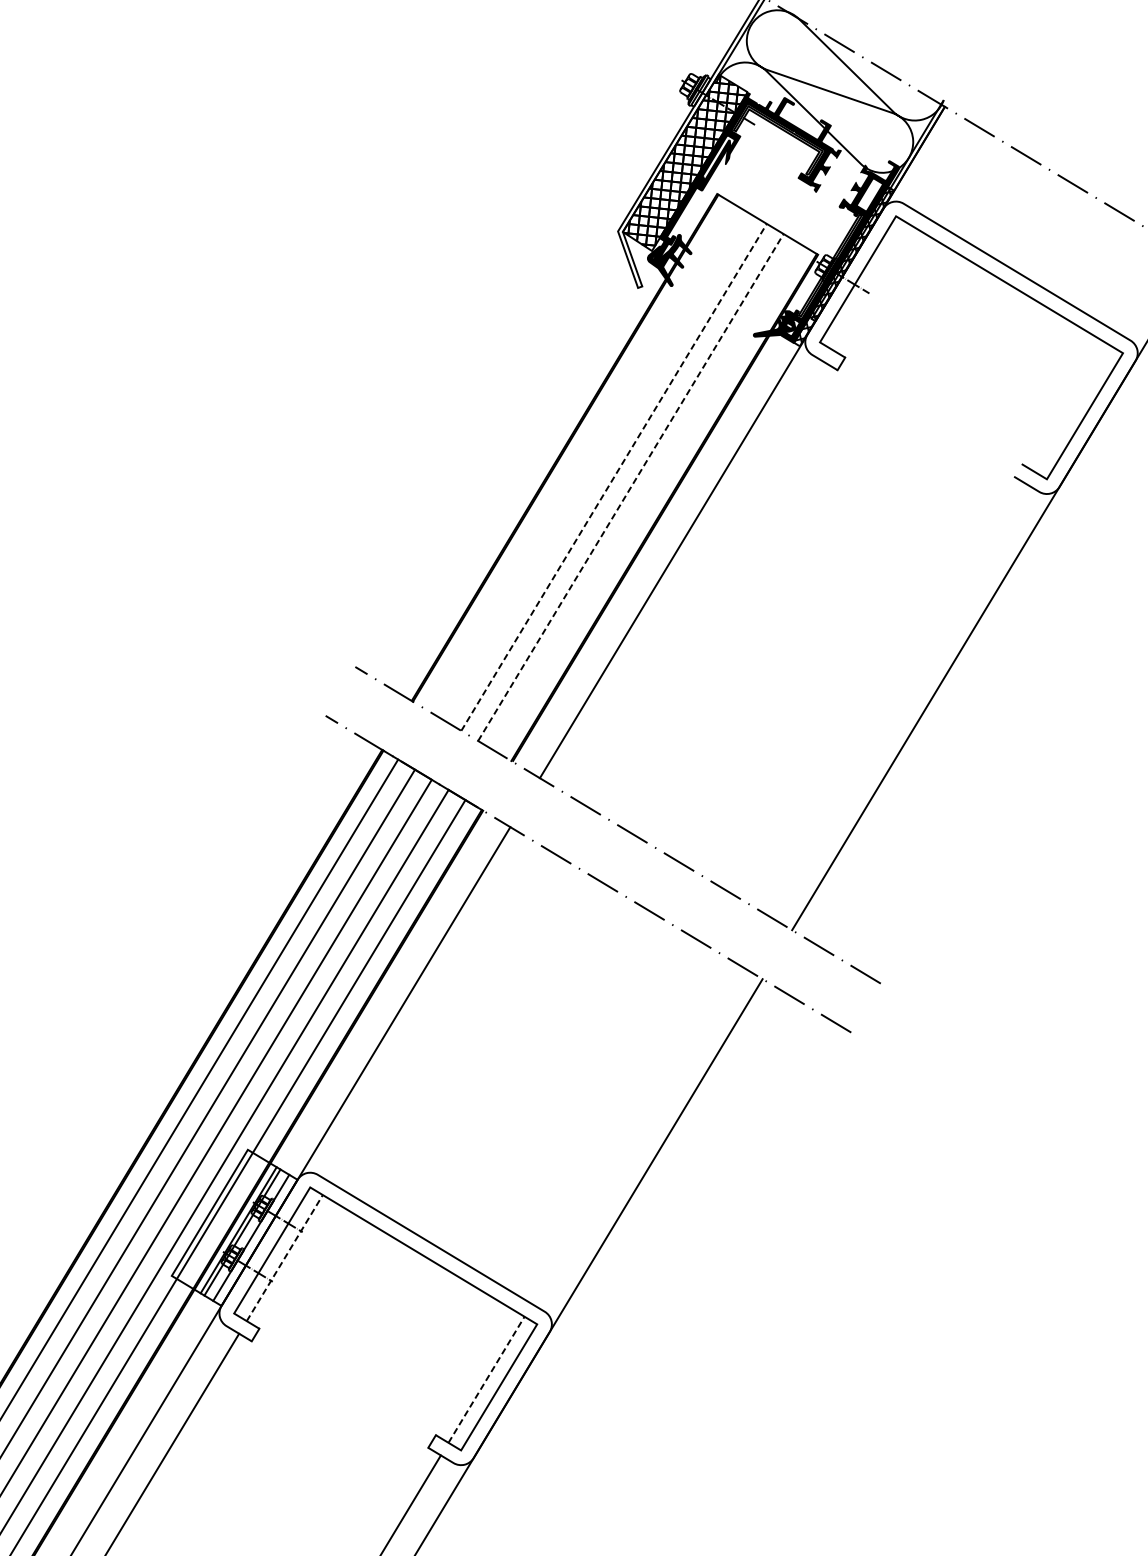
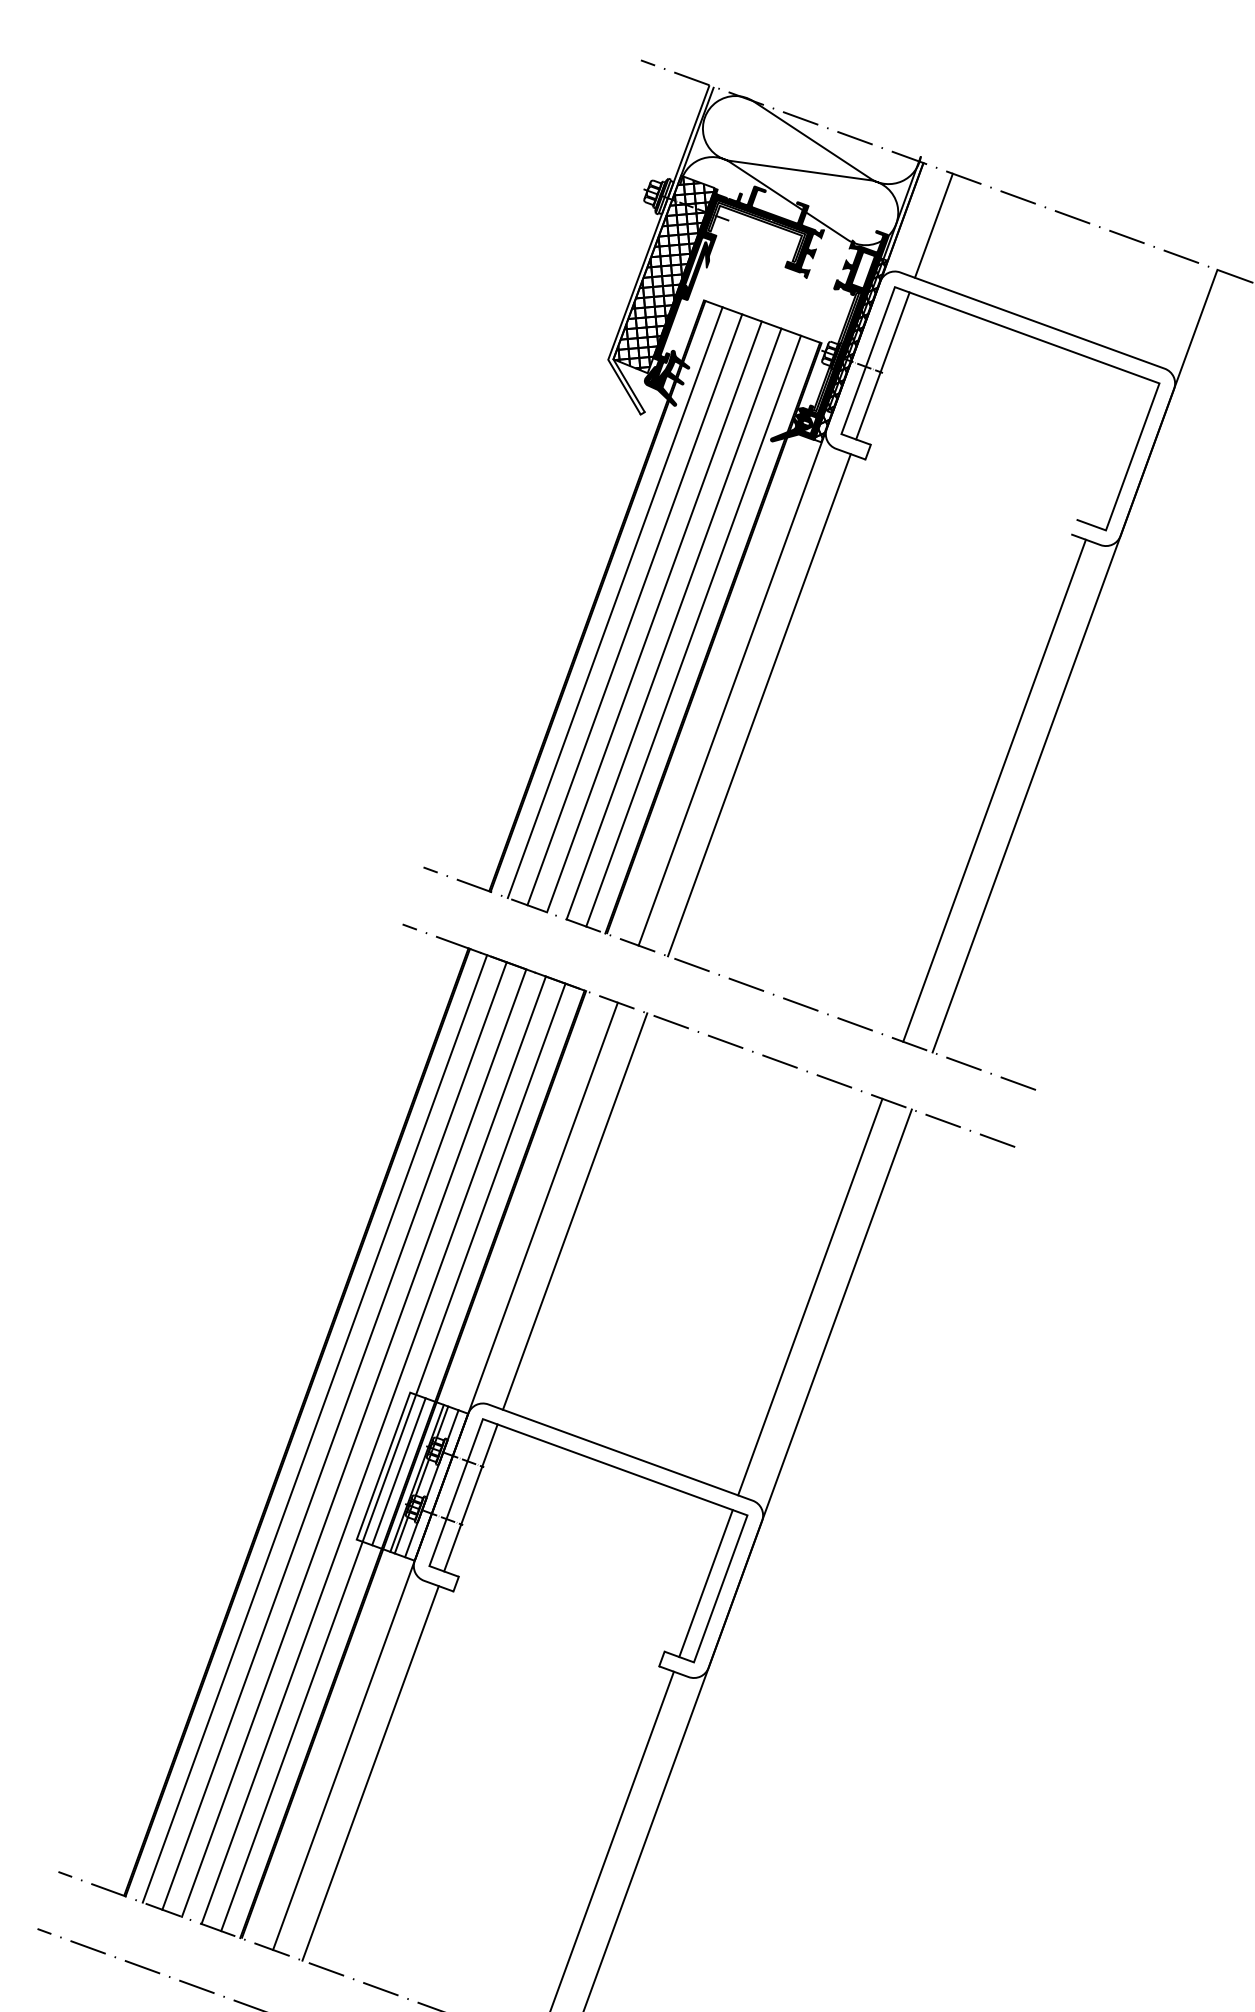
line: (942, 166) -> (933, 225), added
hatch: (844, 265) -> (851, 348), added
line: (870, 286) -> (882, 365), added
line: (579, 456) -> (614, 602), added
line: (597, 466) -> (634, 609), added
line: (614, 477) -> (654, 616), dashed -> solid
line: (631, 487) -> (674, 623), dashed -> solid
line: (647, 497) -> (693, 630), added
line: (695, 578) -> (759, 705), added
line: (896, 699) -> (994, 790), added
line: (432, 1012) -> (574, 1211), added
line: (635, 1133) -> (810, 1296), added
line: (222, 1220) -> (398, 1471), added
line: (285, 1257) -> (471, 1497), dashed -> solid
line: (486, 1379) -> (706, 1583), dashed -> solid

